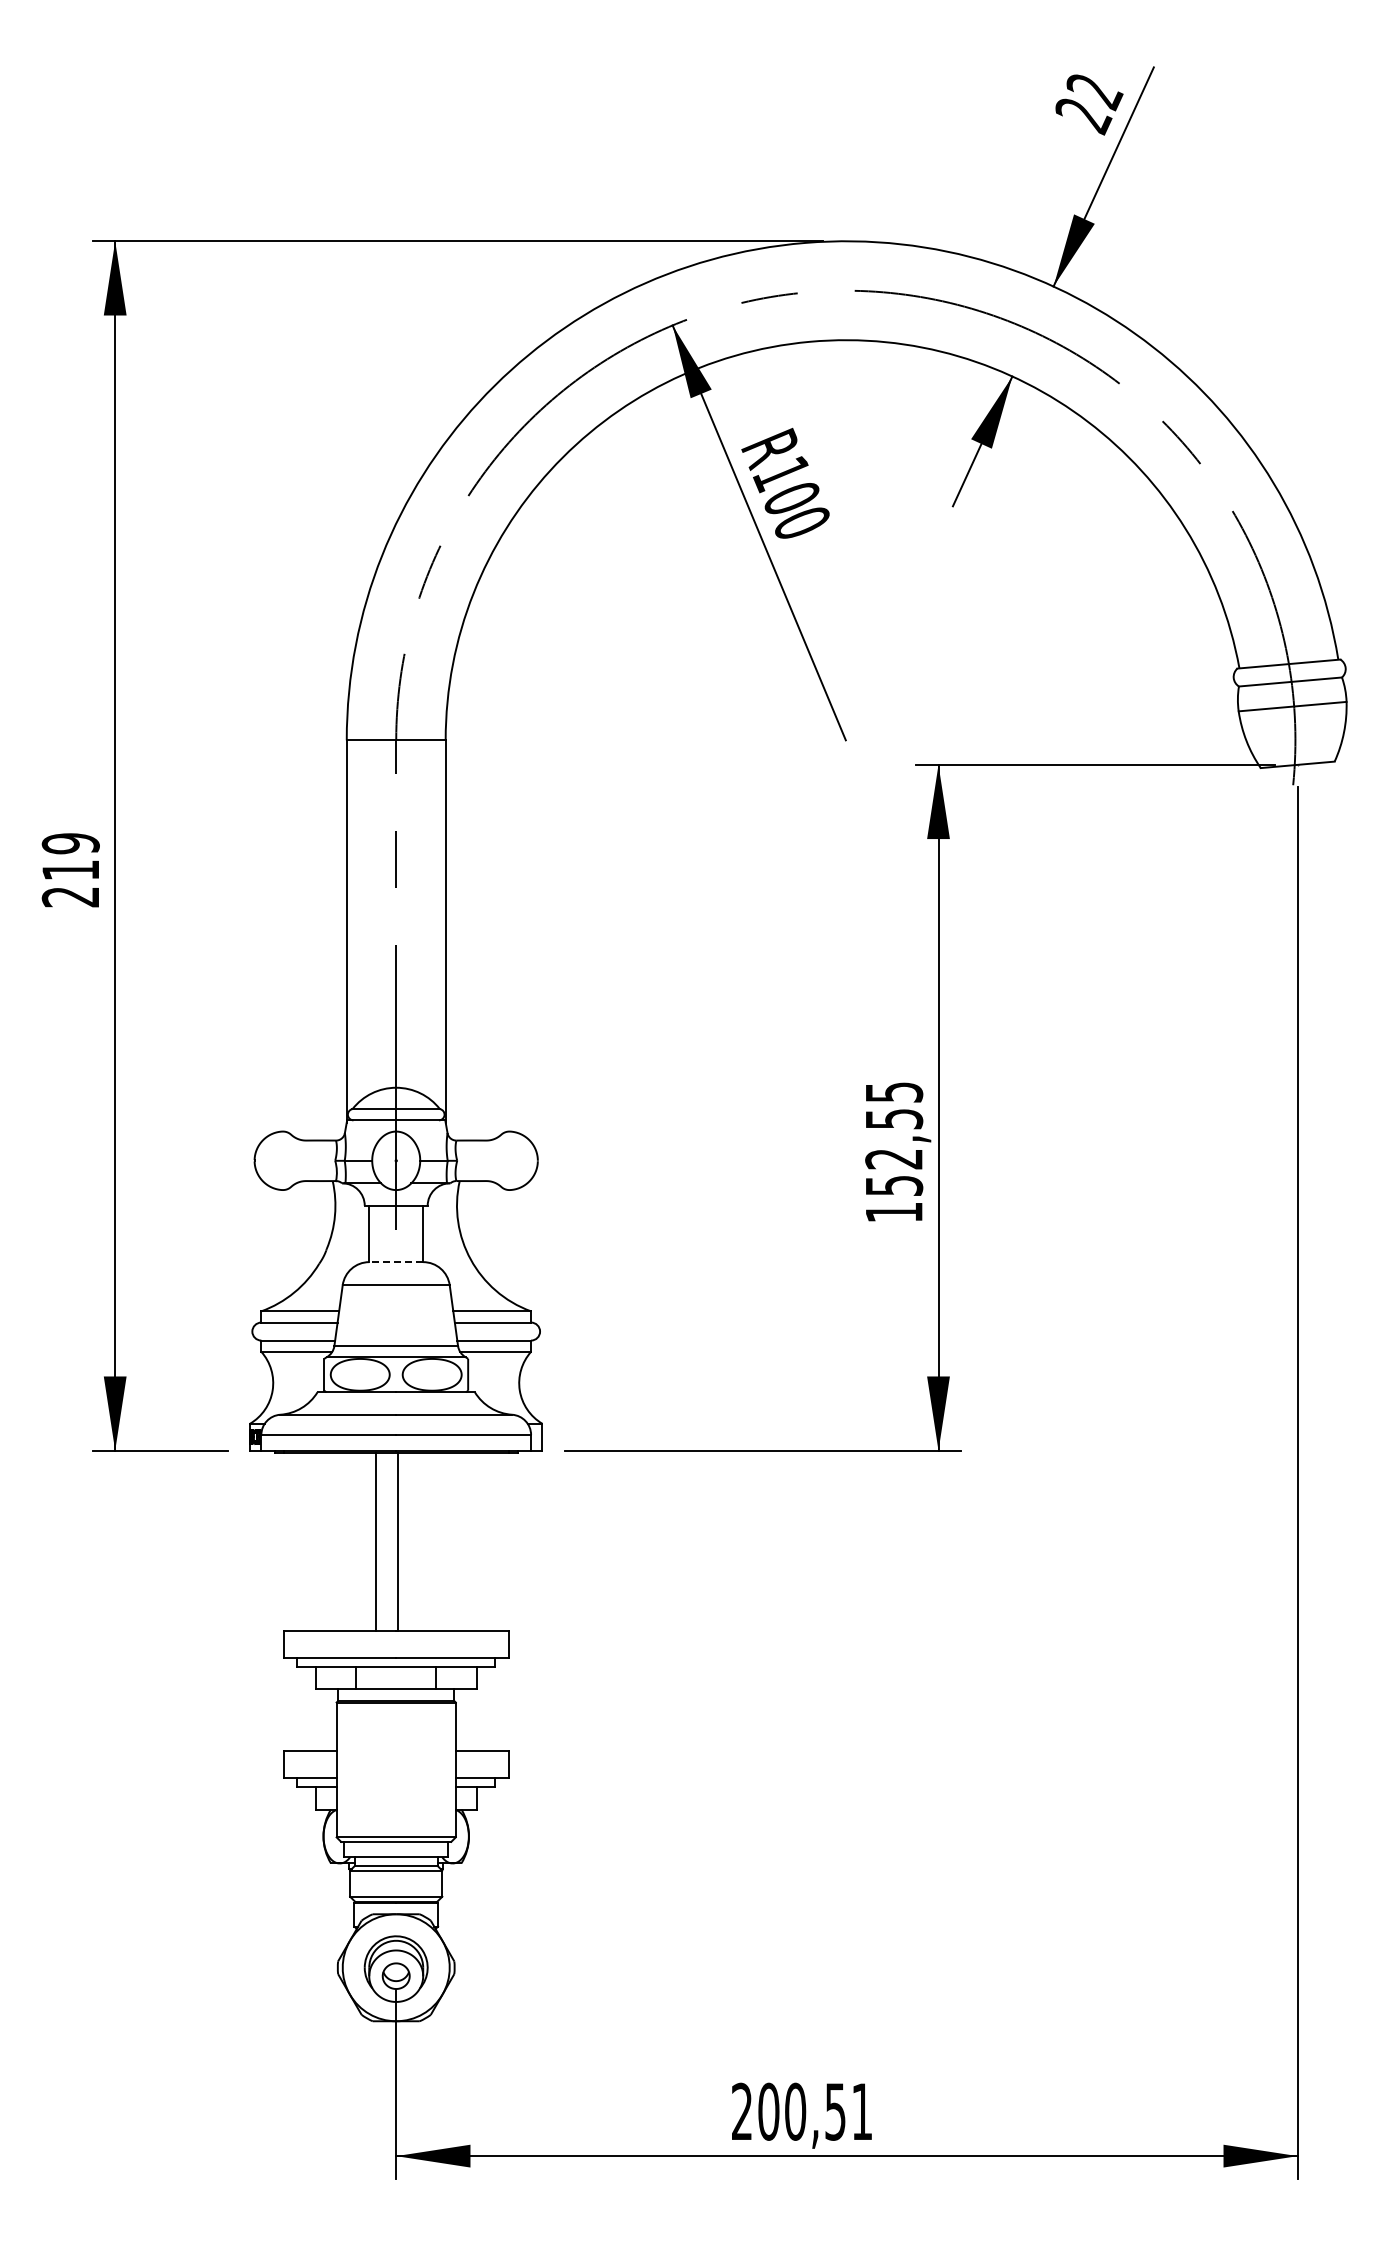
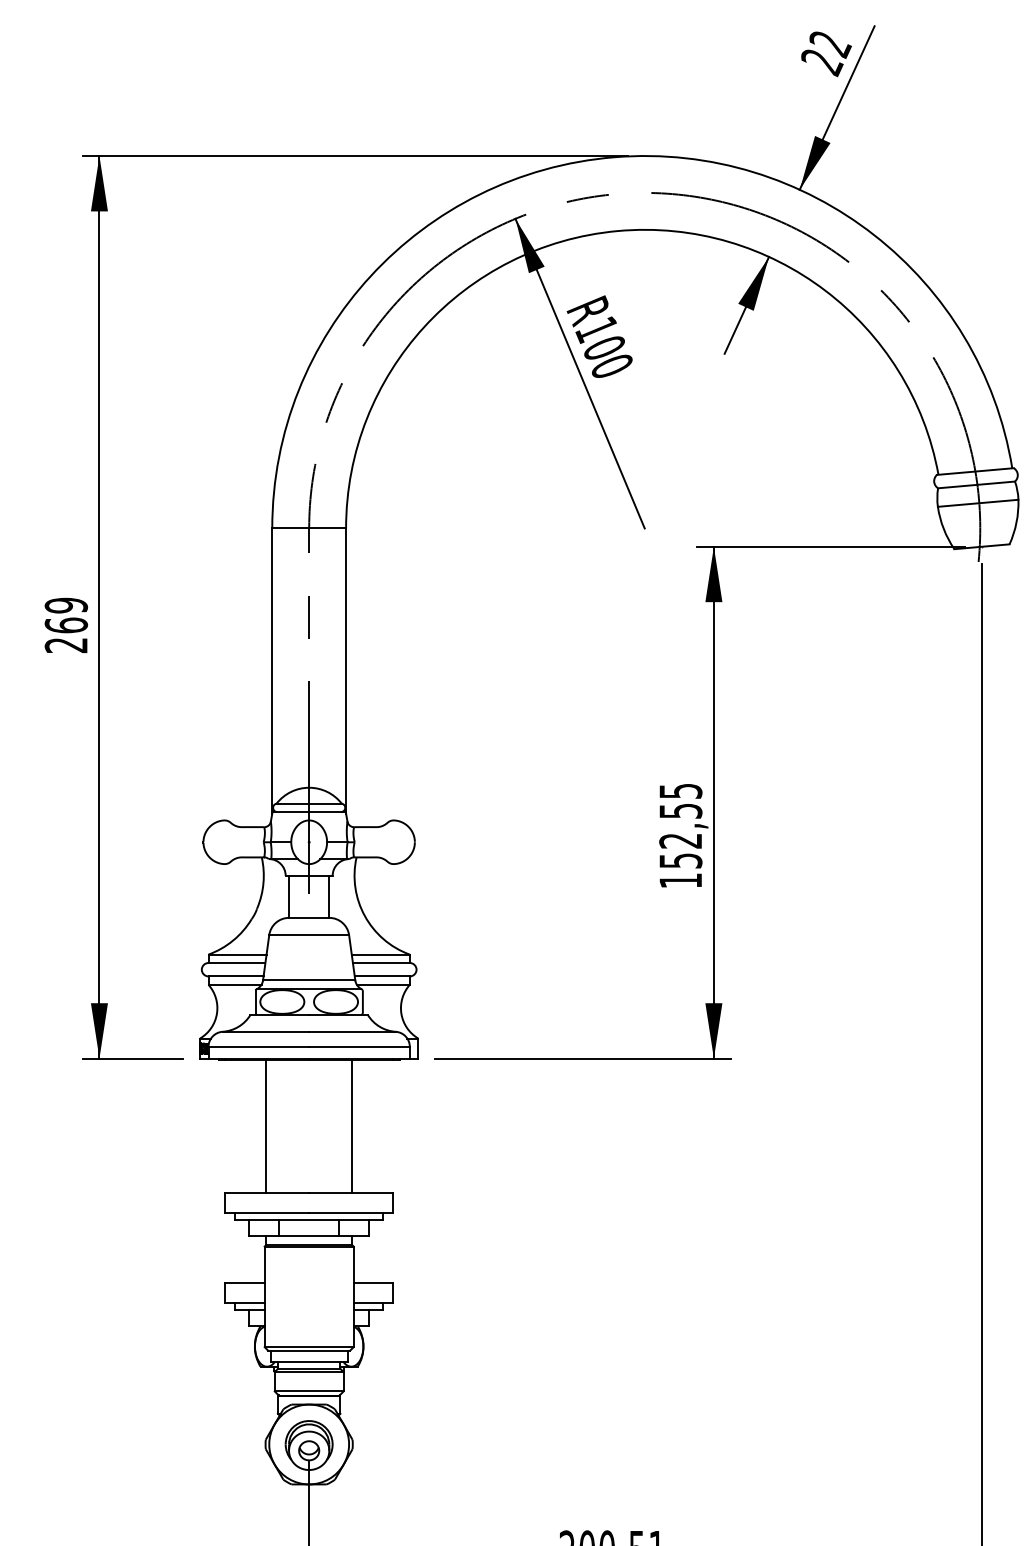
text: (70, 869) -> (66, 624), 219 -> 269
line: (396, 1262) -> (309, 918), dashed -> solid
line: (376, 1541) -> (352, 1126), moved
line: (398, 1541) -> (266, 1126), moved

